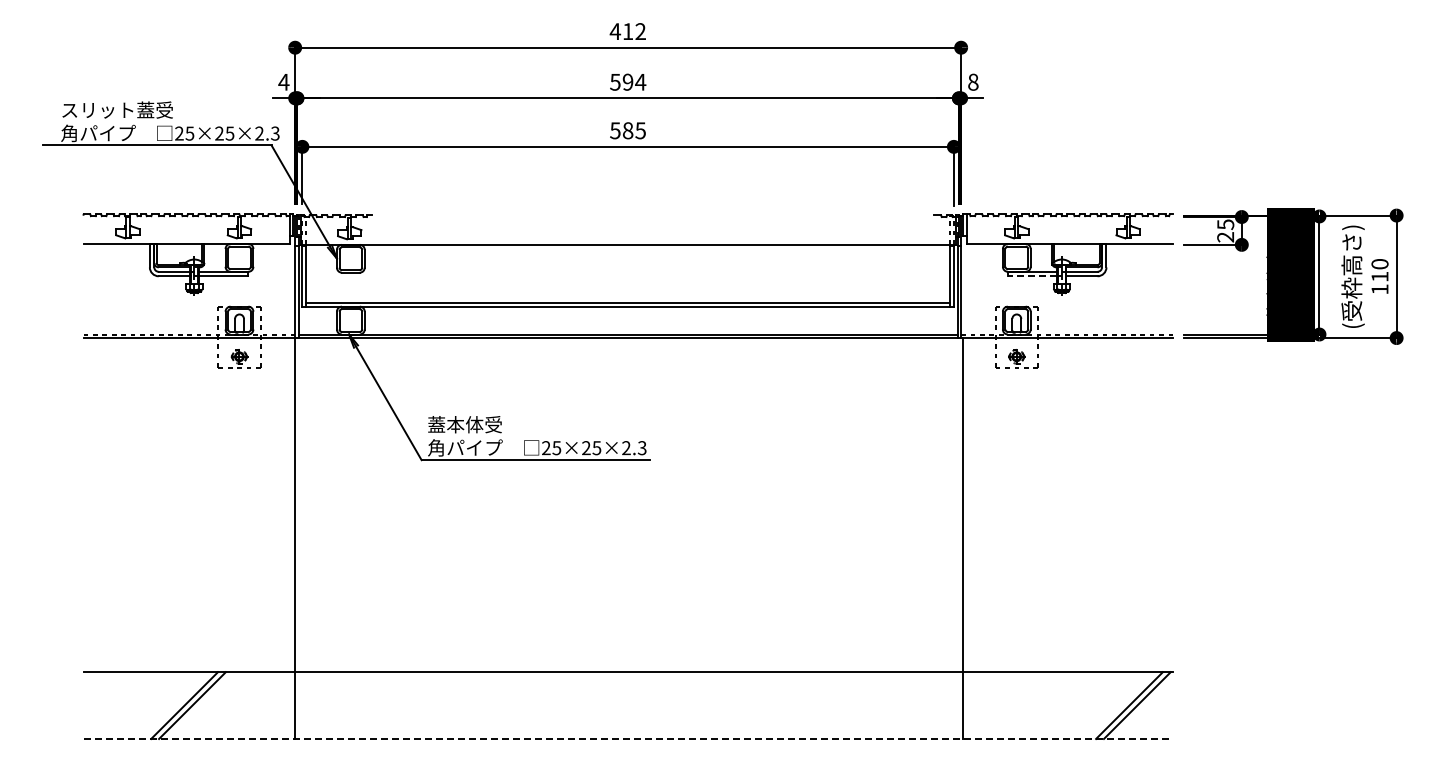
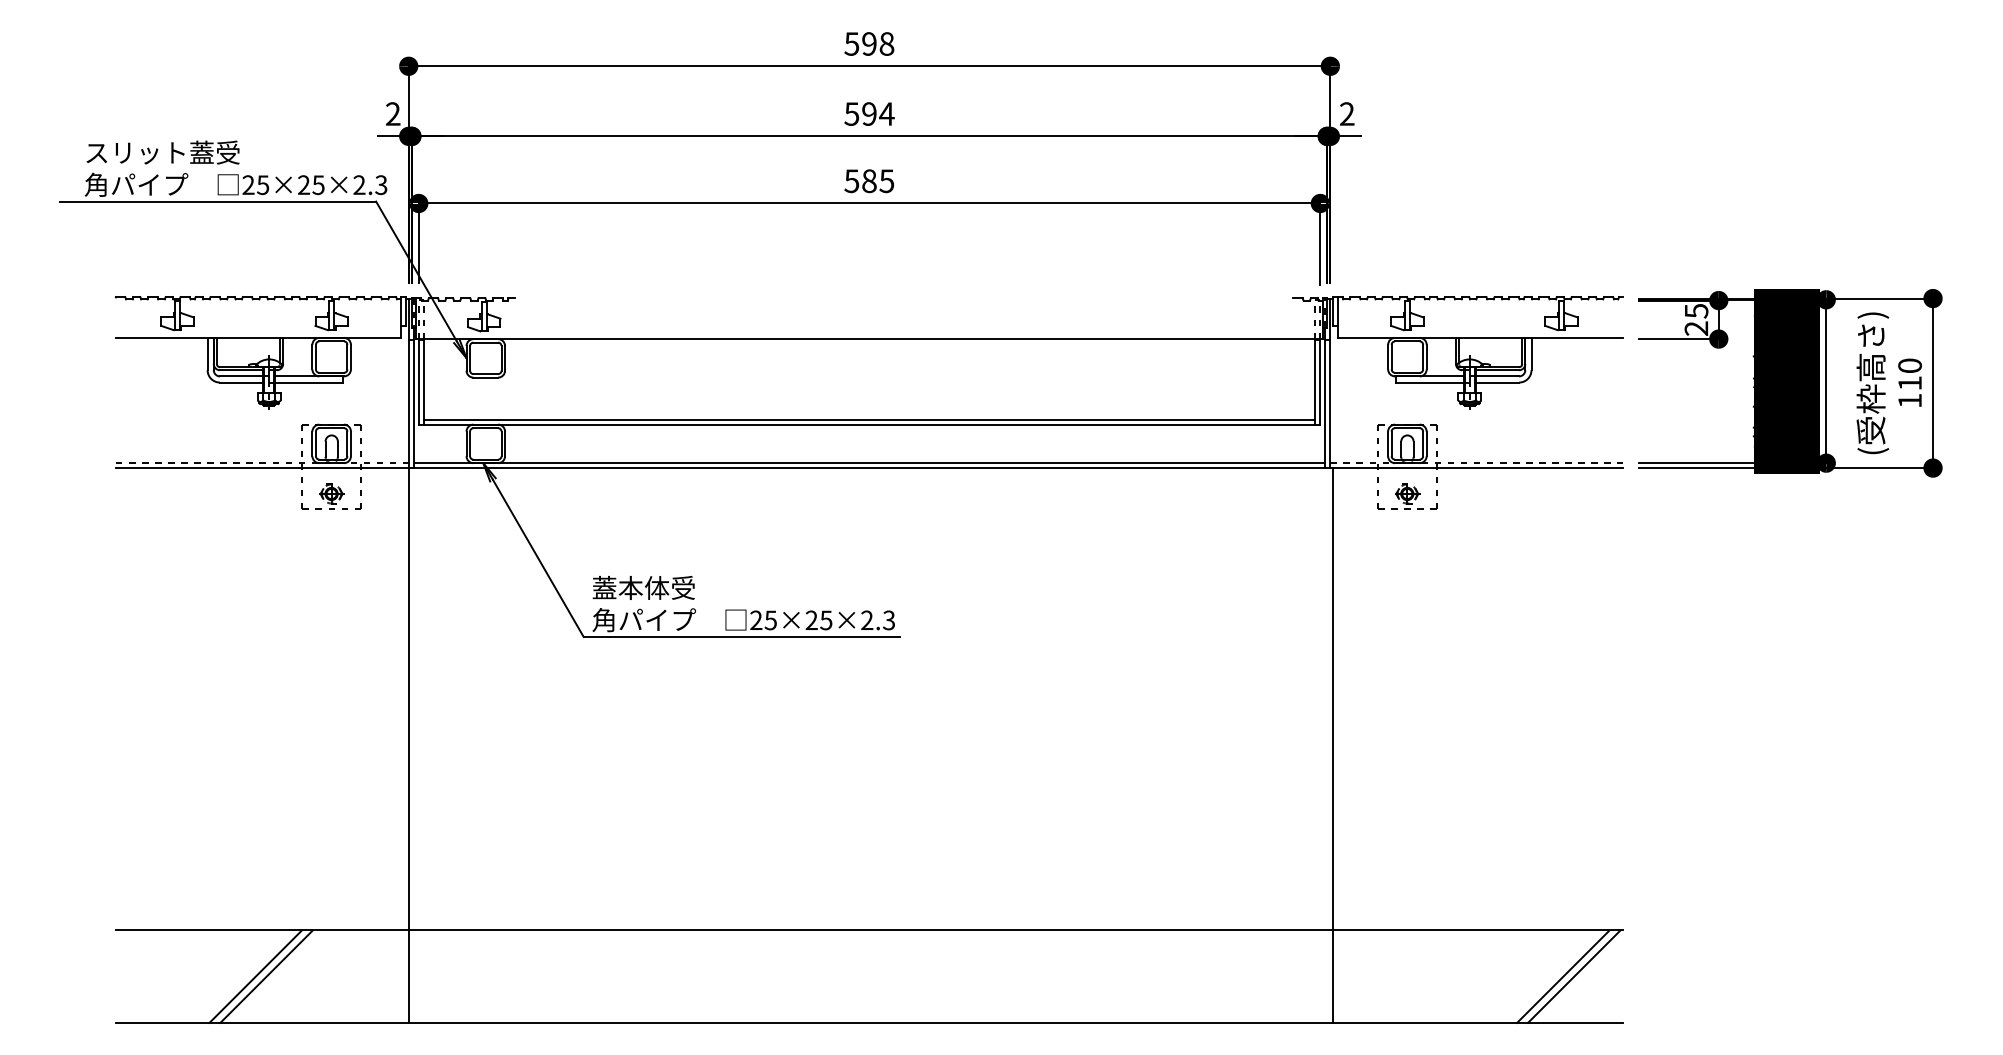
text: (627, 31) -> (868, 43), 412 -> 598
text: (283, 81) -> (392, 113), 4 -> 2
text: (973, 81) -> (1347, 113), 8 -> 2
line: (1032, 276) -> (1429, 382), dashed -> solid
line: (628, 738) -> (870, 1022), dashed -> solid

